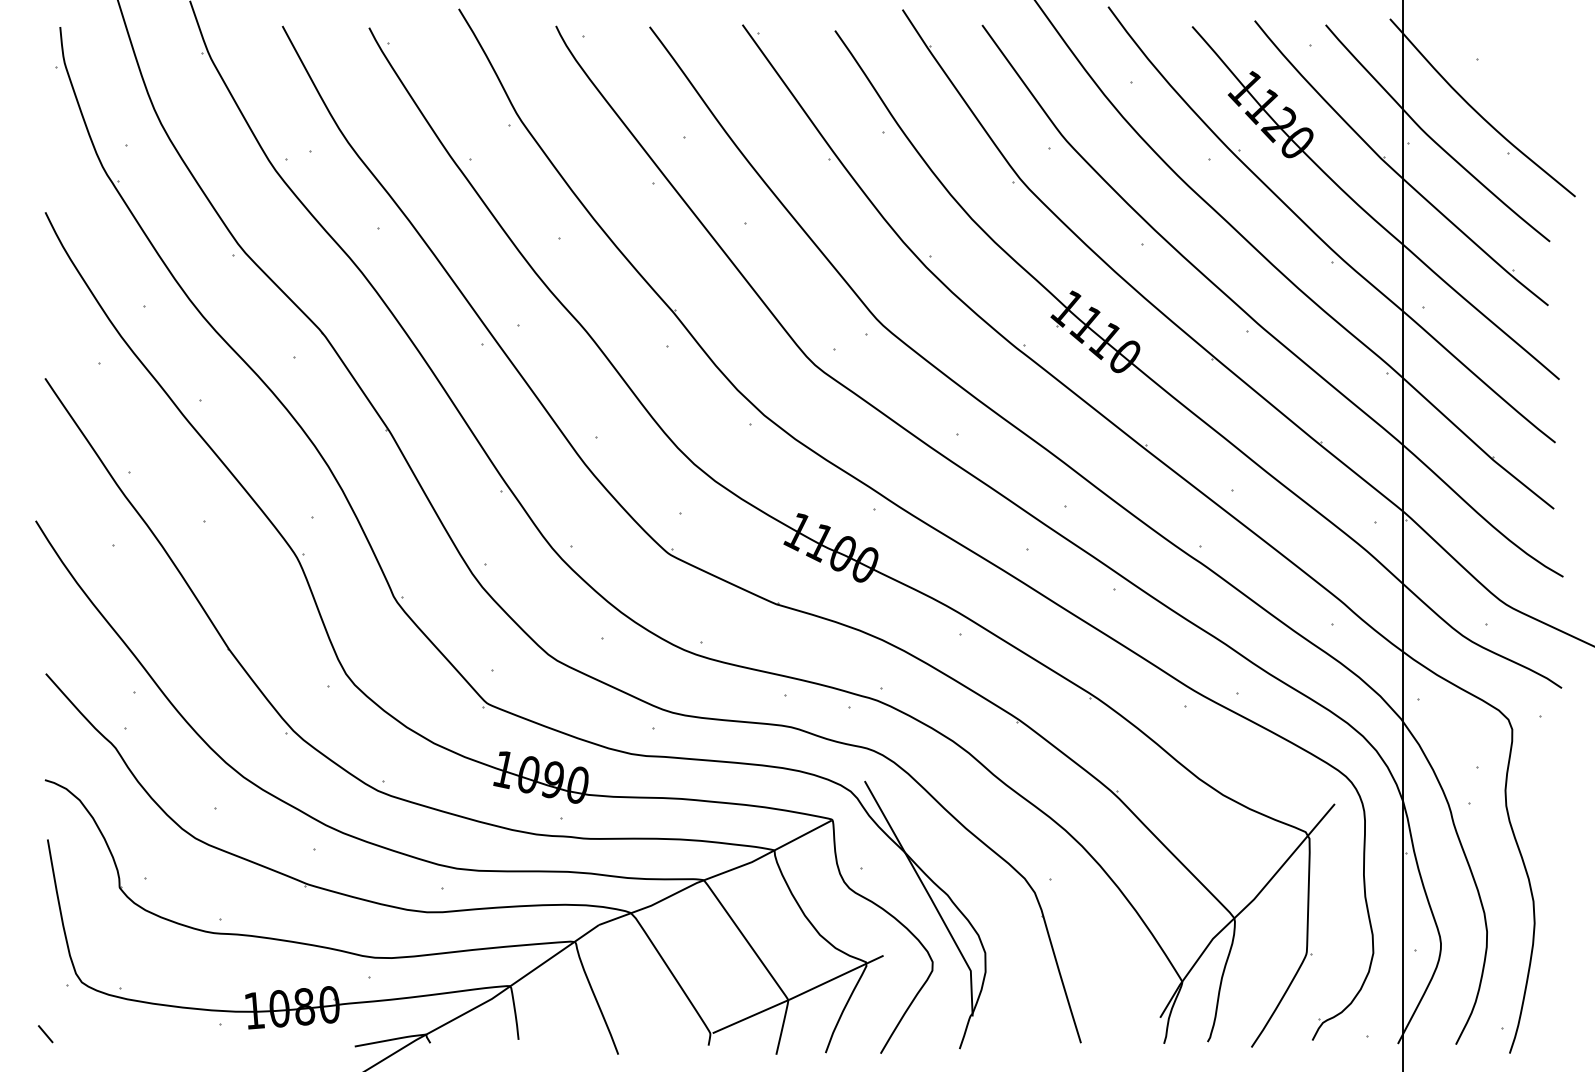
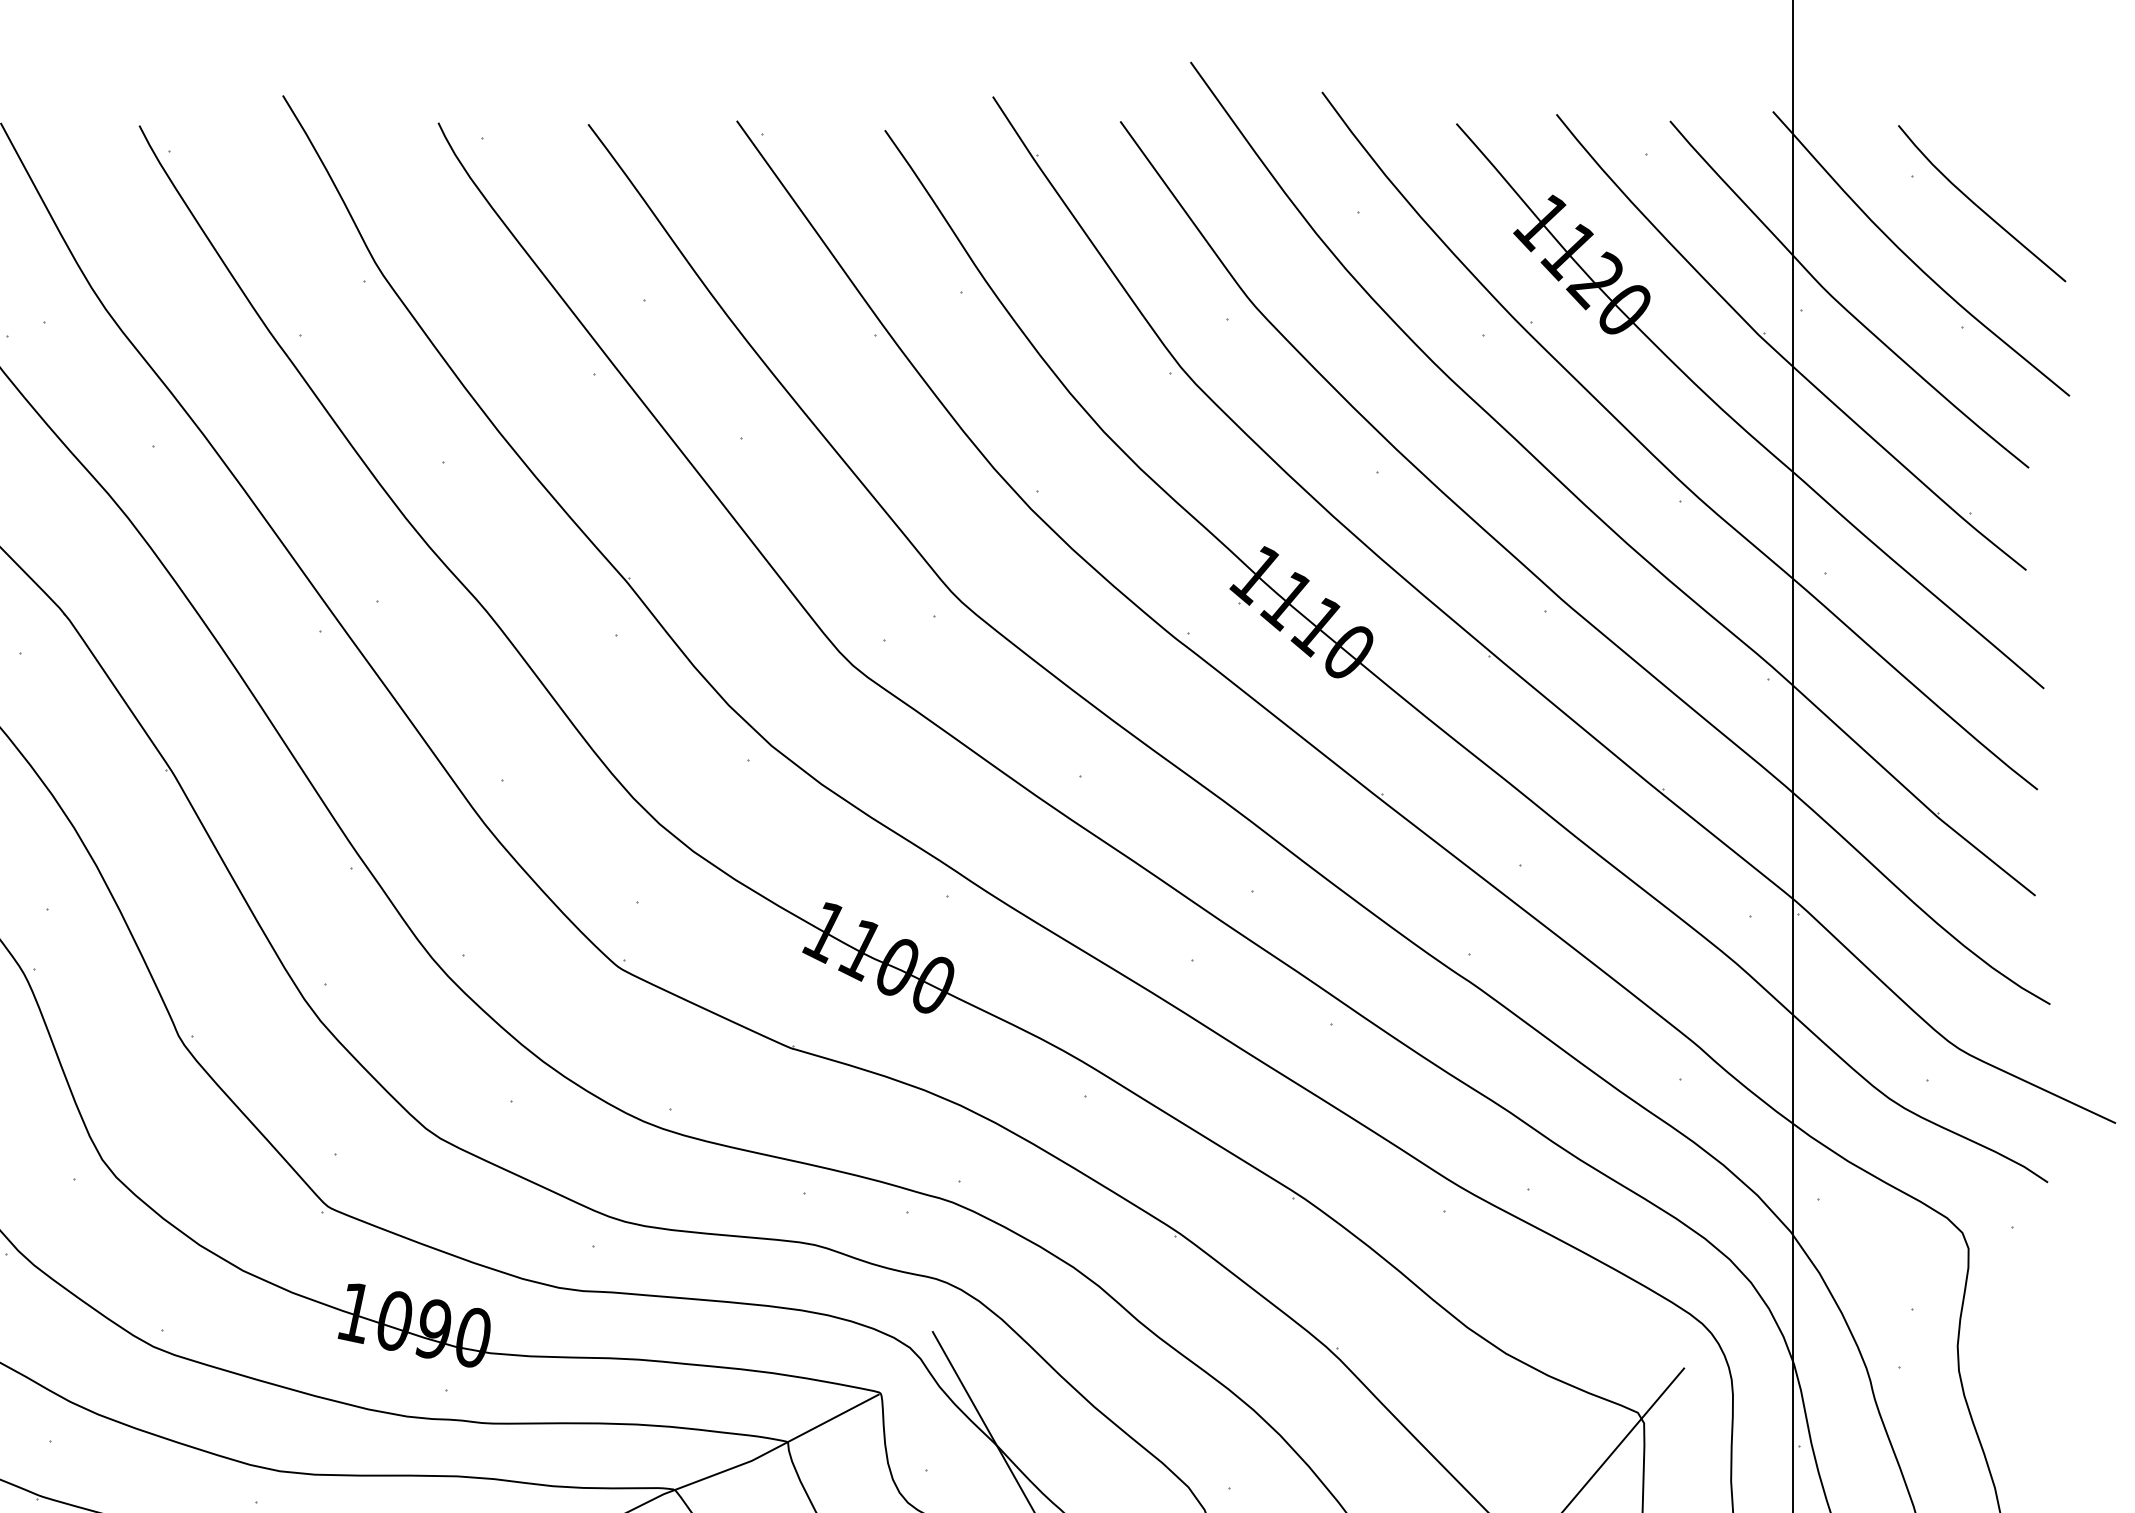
curve: (1518, 77) -> (1978, 205), added

